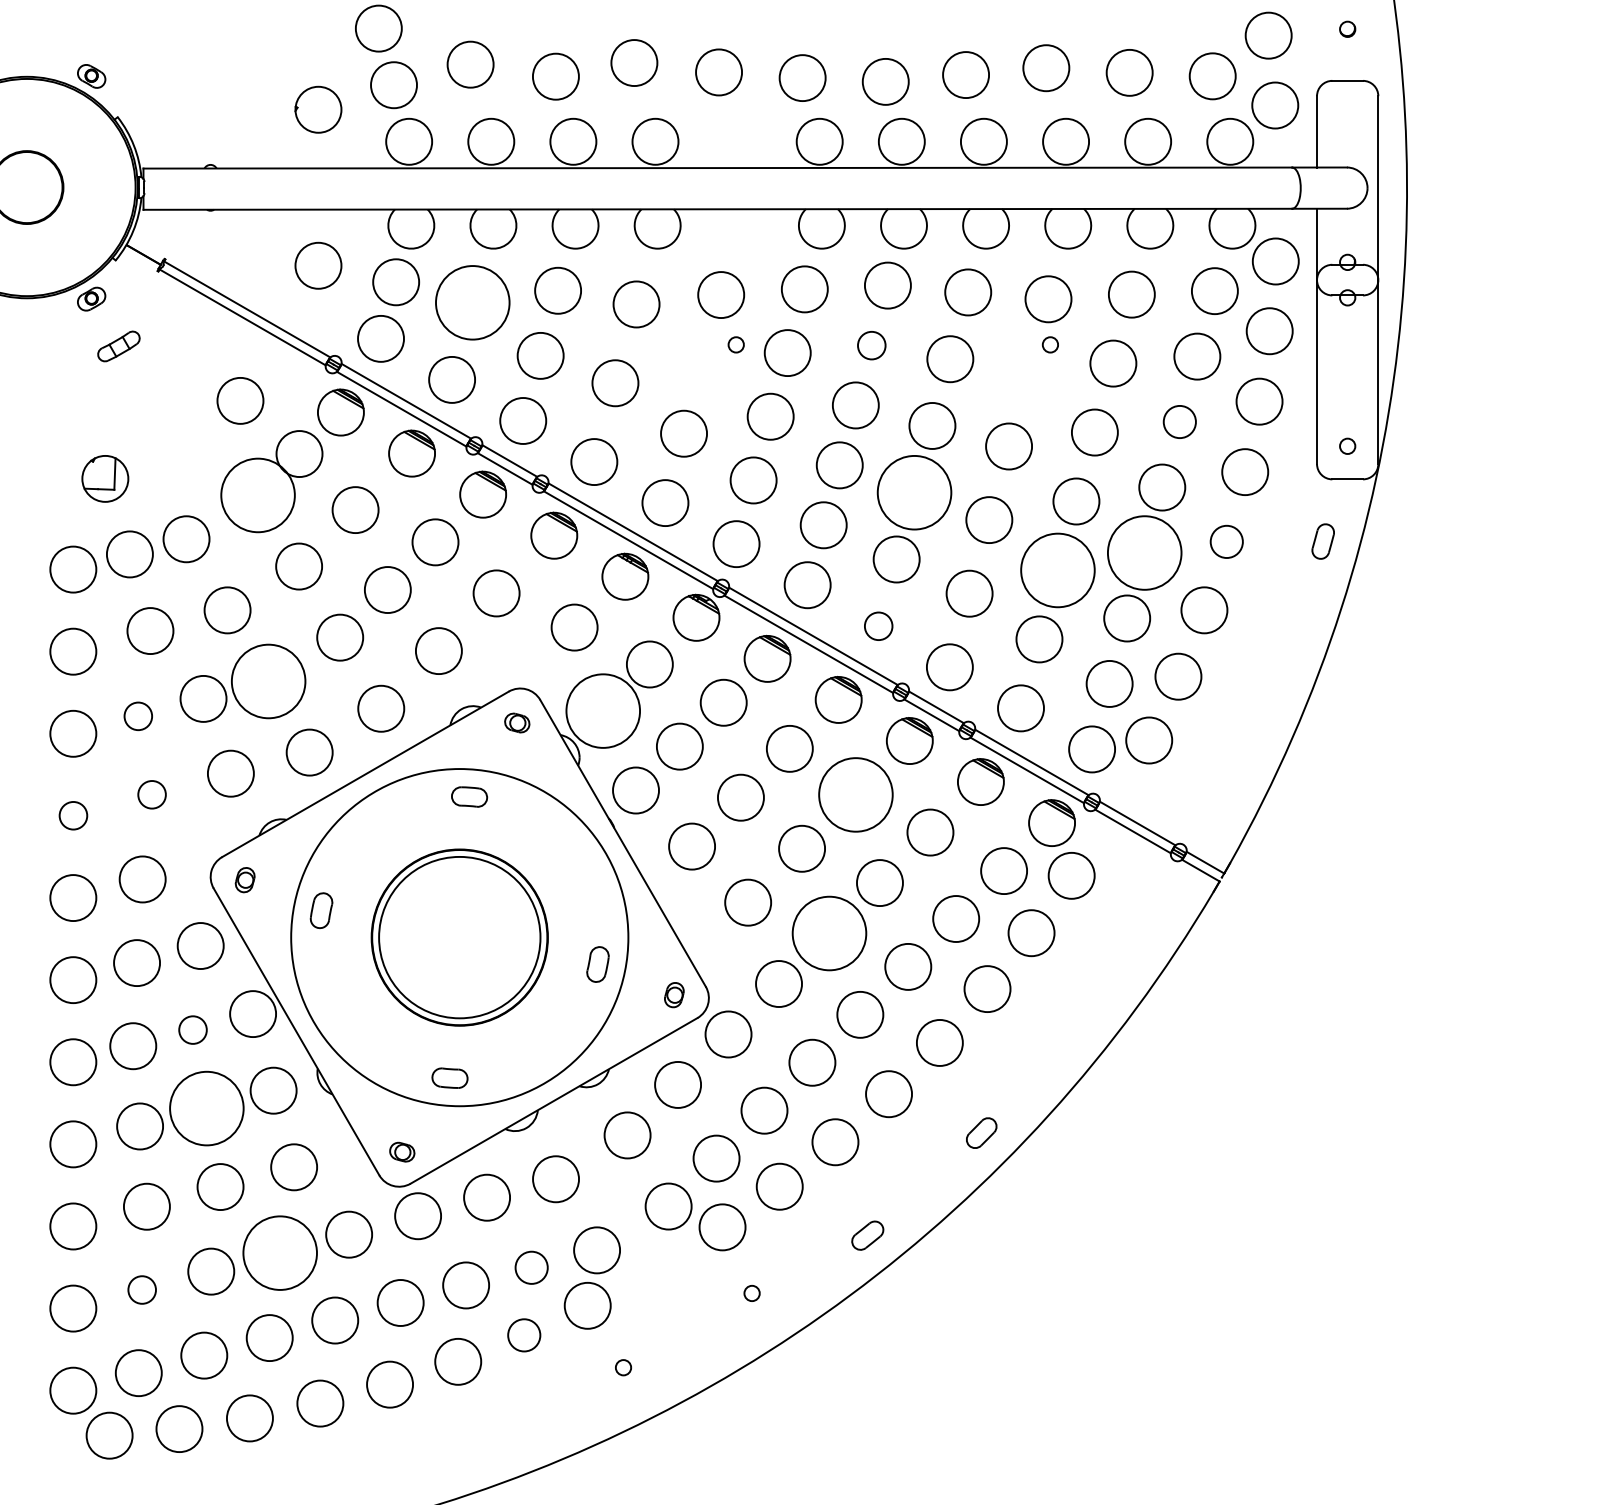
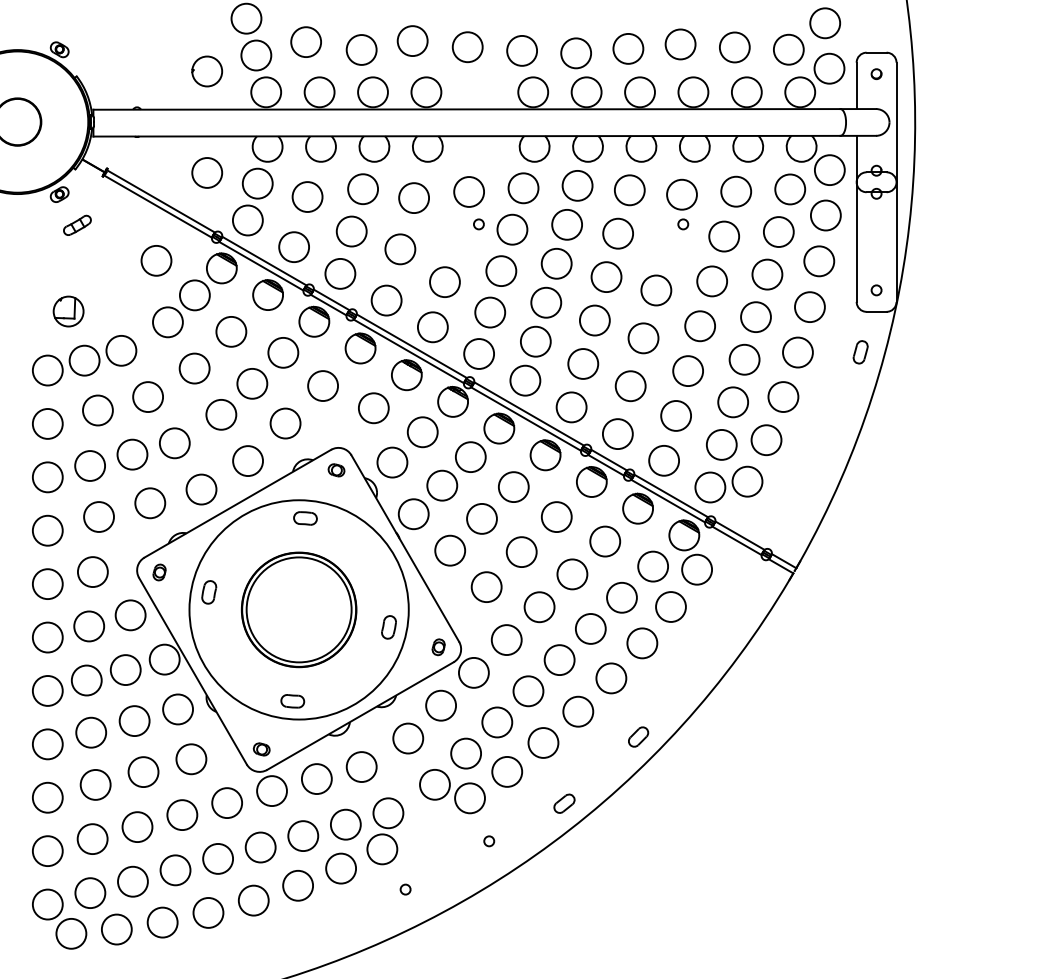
part: (1347, 28) -> (876, 73), moved
circle: (472, 301) -> (307, 196), size x0.62
circle: (870, 345) -> (566, 224), size x1.67
circle: (1179, 421) -> (767, 274), size x1.43
circle: (913, 492) -> (594, 320), size x0.62
circle: (257, 495) -> (167, 322), size x0.62
circle: (1226, 541) -> (797, 352), size x1.43
circle: (1144, 552) -> (744, 359), size x0.62
circle: (1058, 571) -> (688, 371), size x0.62
circle: (878, 626) -> (571, 407), size x1.67
circle: (268, 681) -> (174, 443), size x0.62
circle: (603, 710) -> (392, 462), size x0.62
circle: (137, 715) -> (89, 465), size x1.67
circle: (151, 794) -> (98, 516), size x1.67
circle: (855, 795) -> (556, 517), size x0.62
circle: (72, 815) -> (47, 530), size x1.67
circle: (829, 933) -> (539, 607), size x0.62
circle: (192, 1029) -> (125, 669), size x1.67
circle: (206, 1109) -> (134, 721), size x0.62
circle: (280, 1253) -> (182, 815), size x0.62
circle: (531, 1267) -> (345, 824), size x1.43
circle: (142, 1289) -> (92, 838), size x1.67
circle: (523, 1335) -> (340, 868), size x1.43

